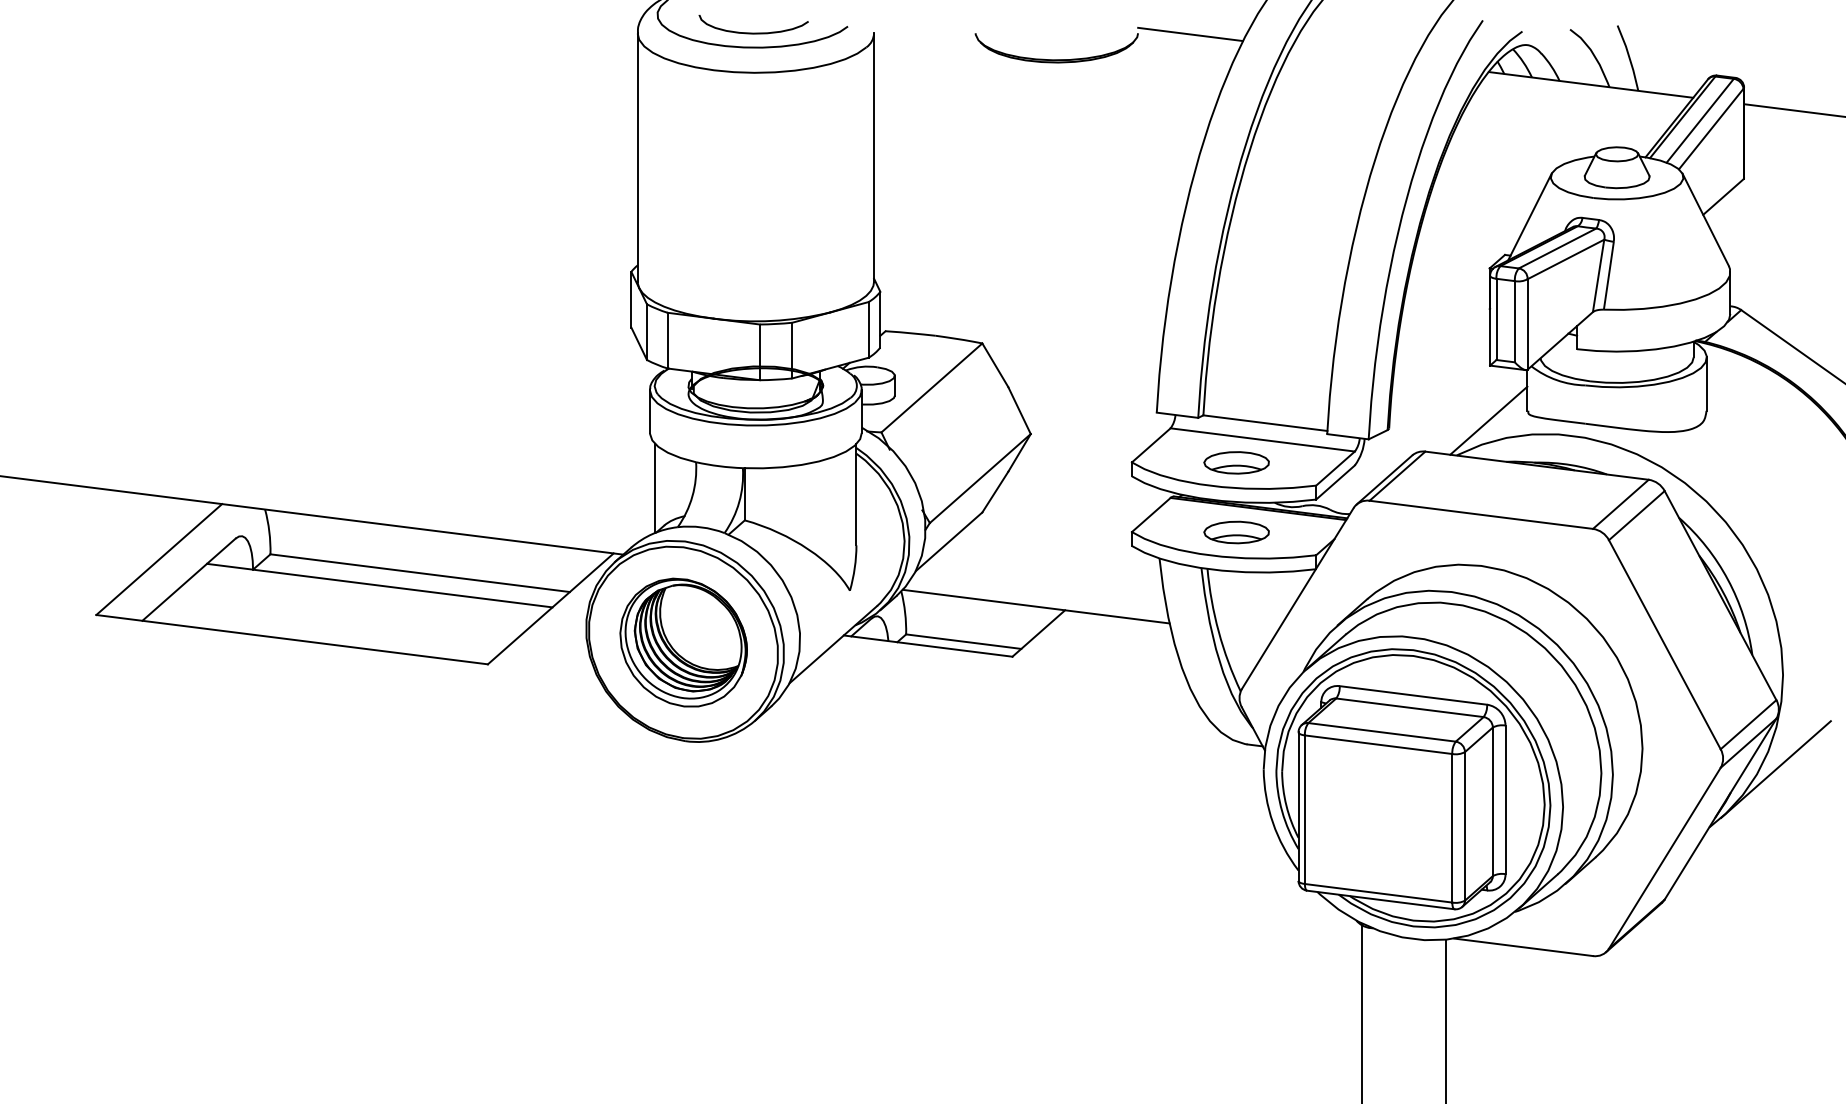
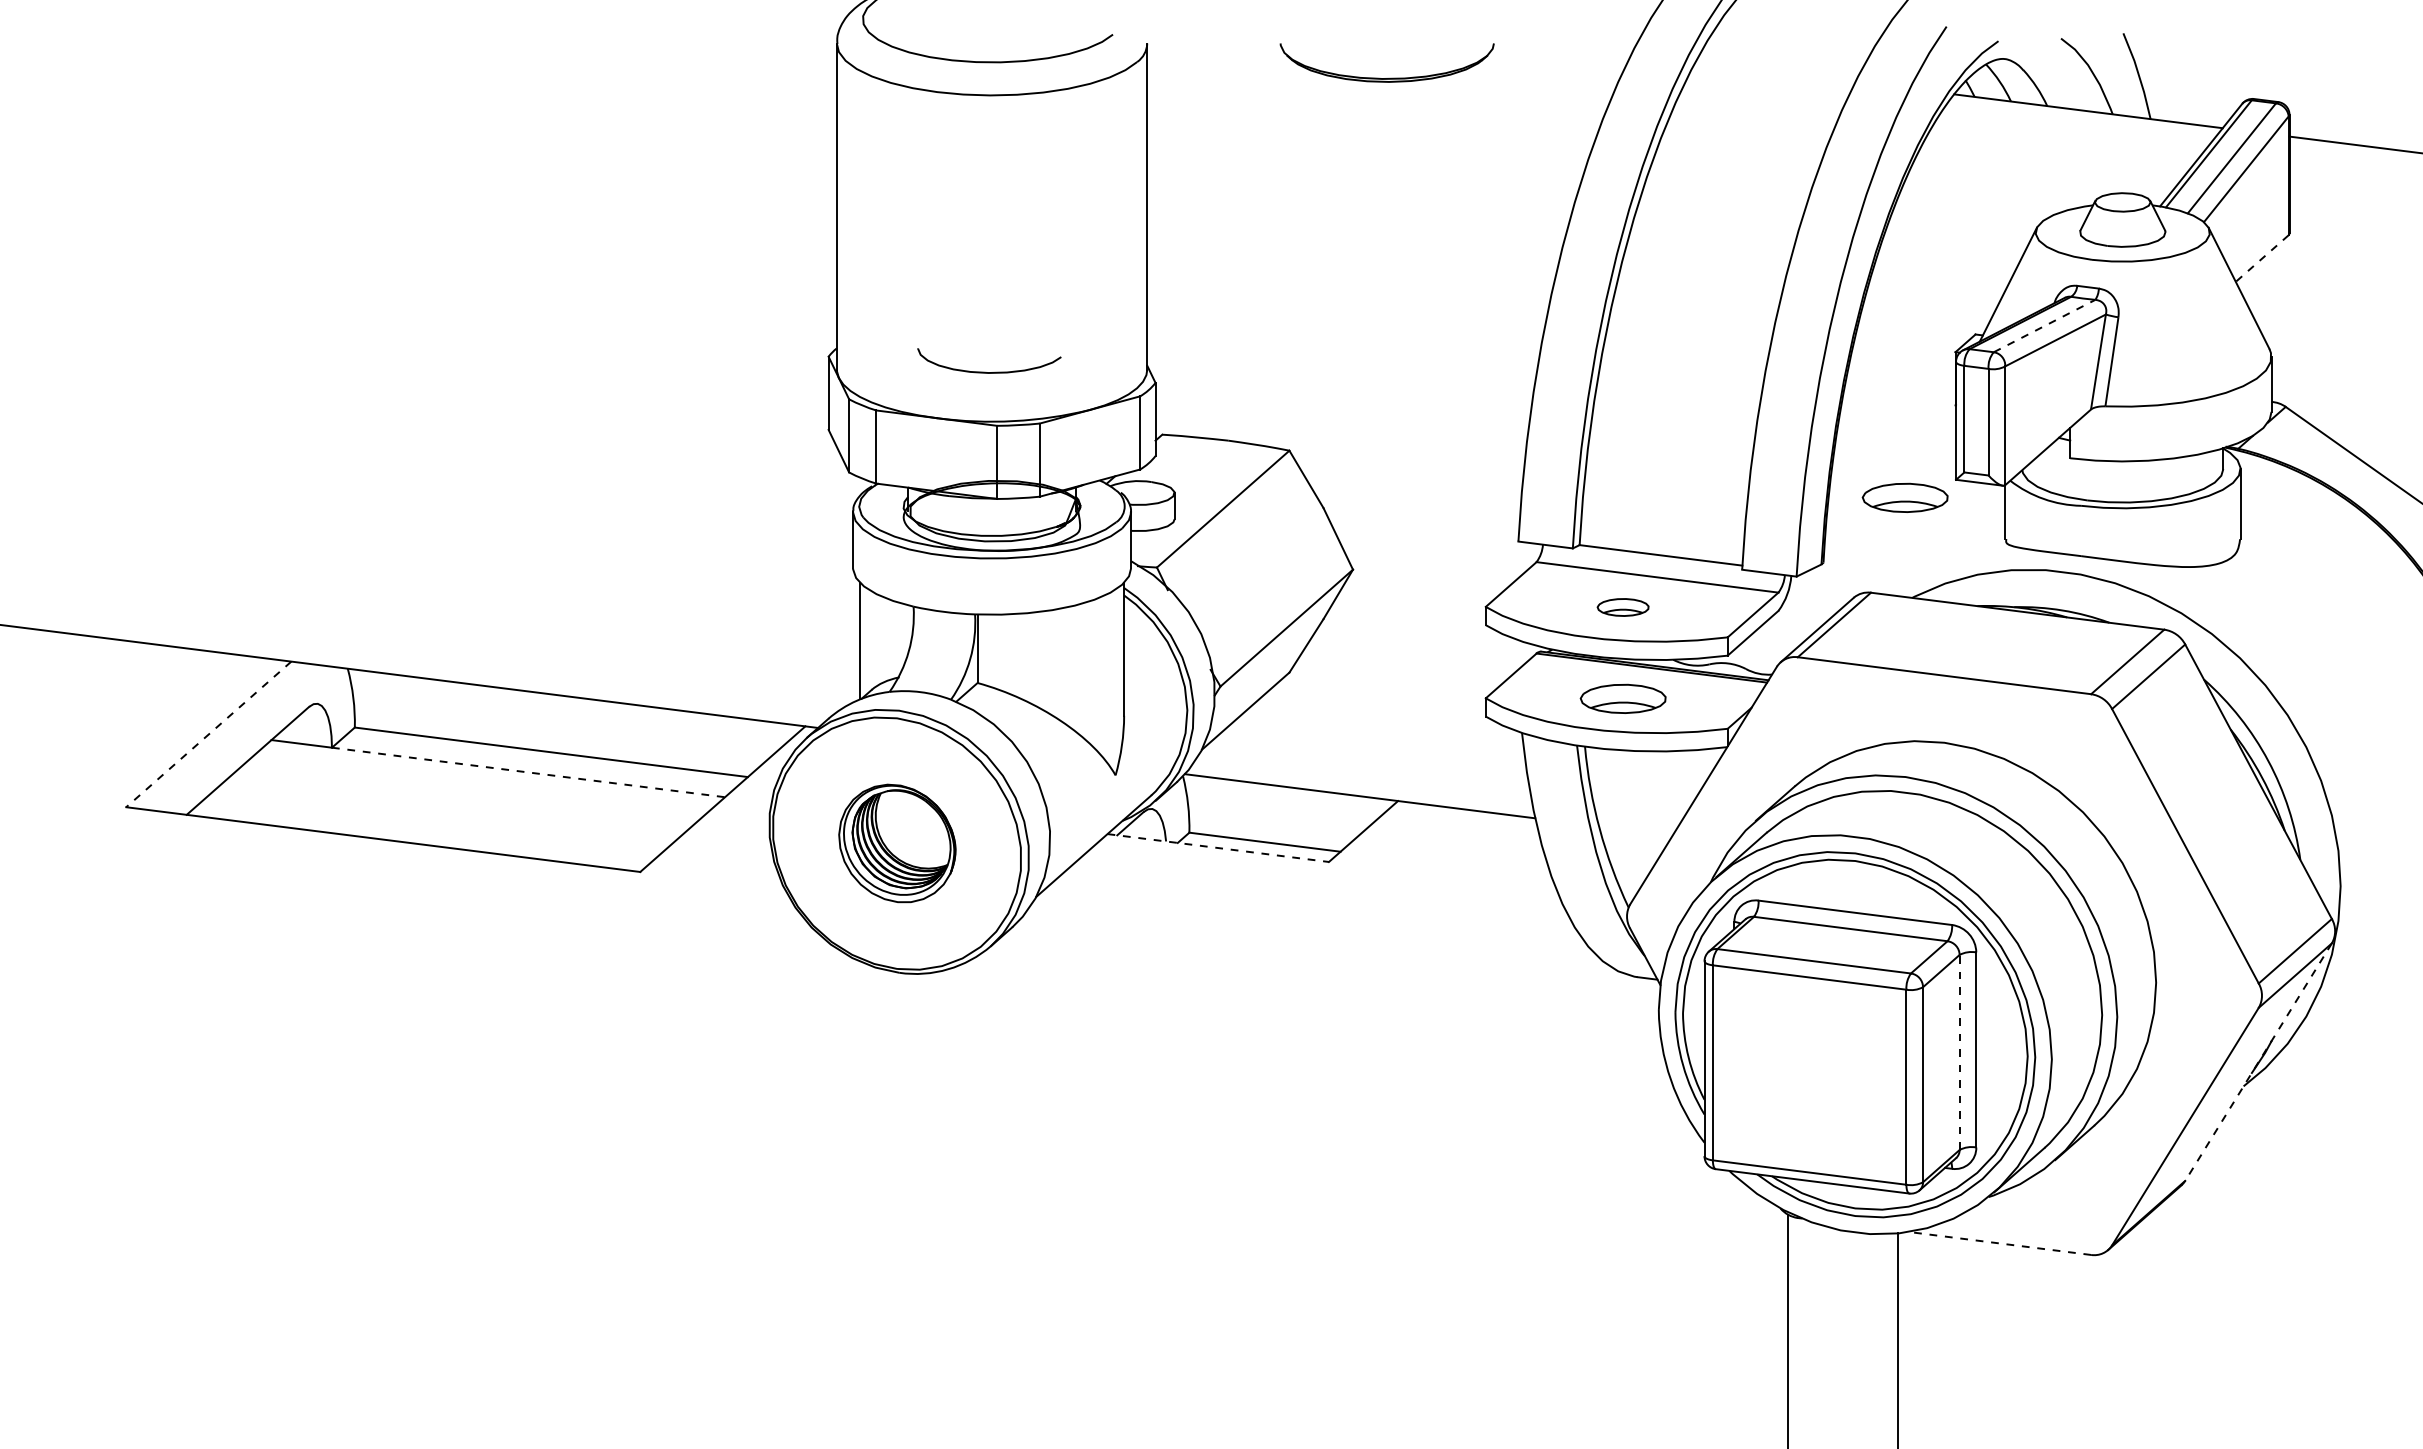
curve: (750, 32) -> (985, 371), moved
line: (1190, 34) -> (1562, 44), removed
line: (1722, 197) -> (2261, 258), solid -> dashed
line: (1558, 248) -> (2045, 325), solid -> dashed
part: (1450, 379) -> (1904, 497), added
line: (1488, 420) -> (1953, 551), removed
part: (1236, 462) -> (1622, 607), size x0.6
line: (159, 559) -> (208, 734), solid -> dashed
line: (403, 588) -> (529, 772), solid -> dashed
part: (683, 642) -> (897, 843), size x0.7
line: (928, 646) -> (1218, 848), solid -> dashed
line: (1776, 769) -> (2331, 1009), removed
line: (1492, 801) -> (1959, 1052), solid -> dashed
line: (1720, 809) -> (2258, 1062), solid -> dashed
line: (1523, 947) -> (2000, 1243), solid -> dashed

